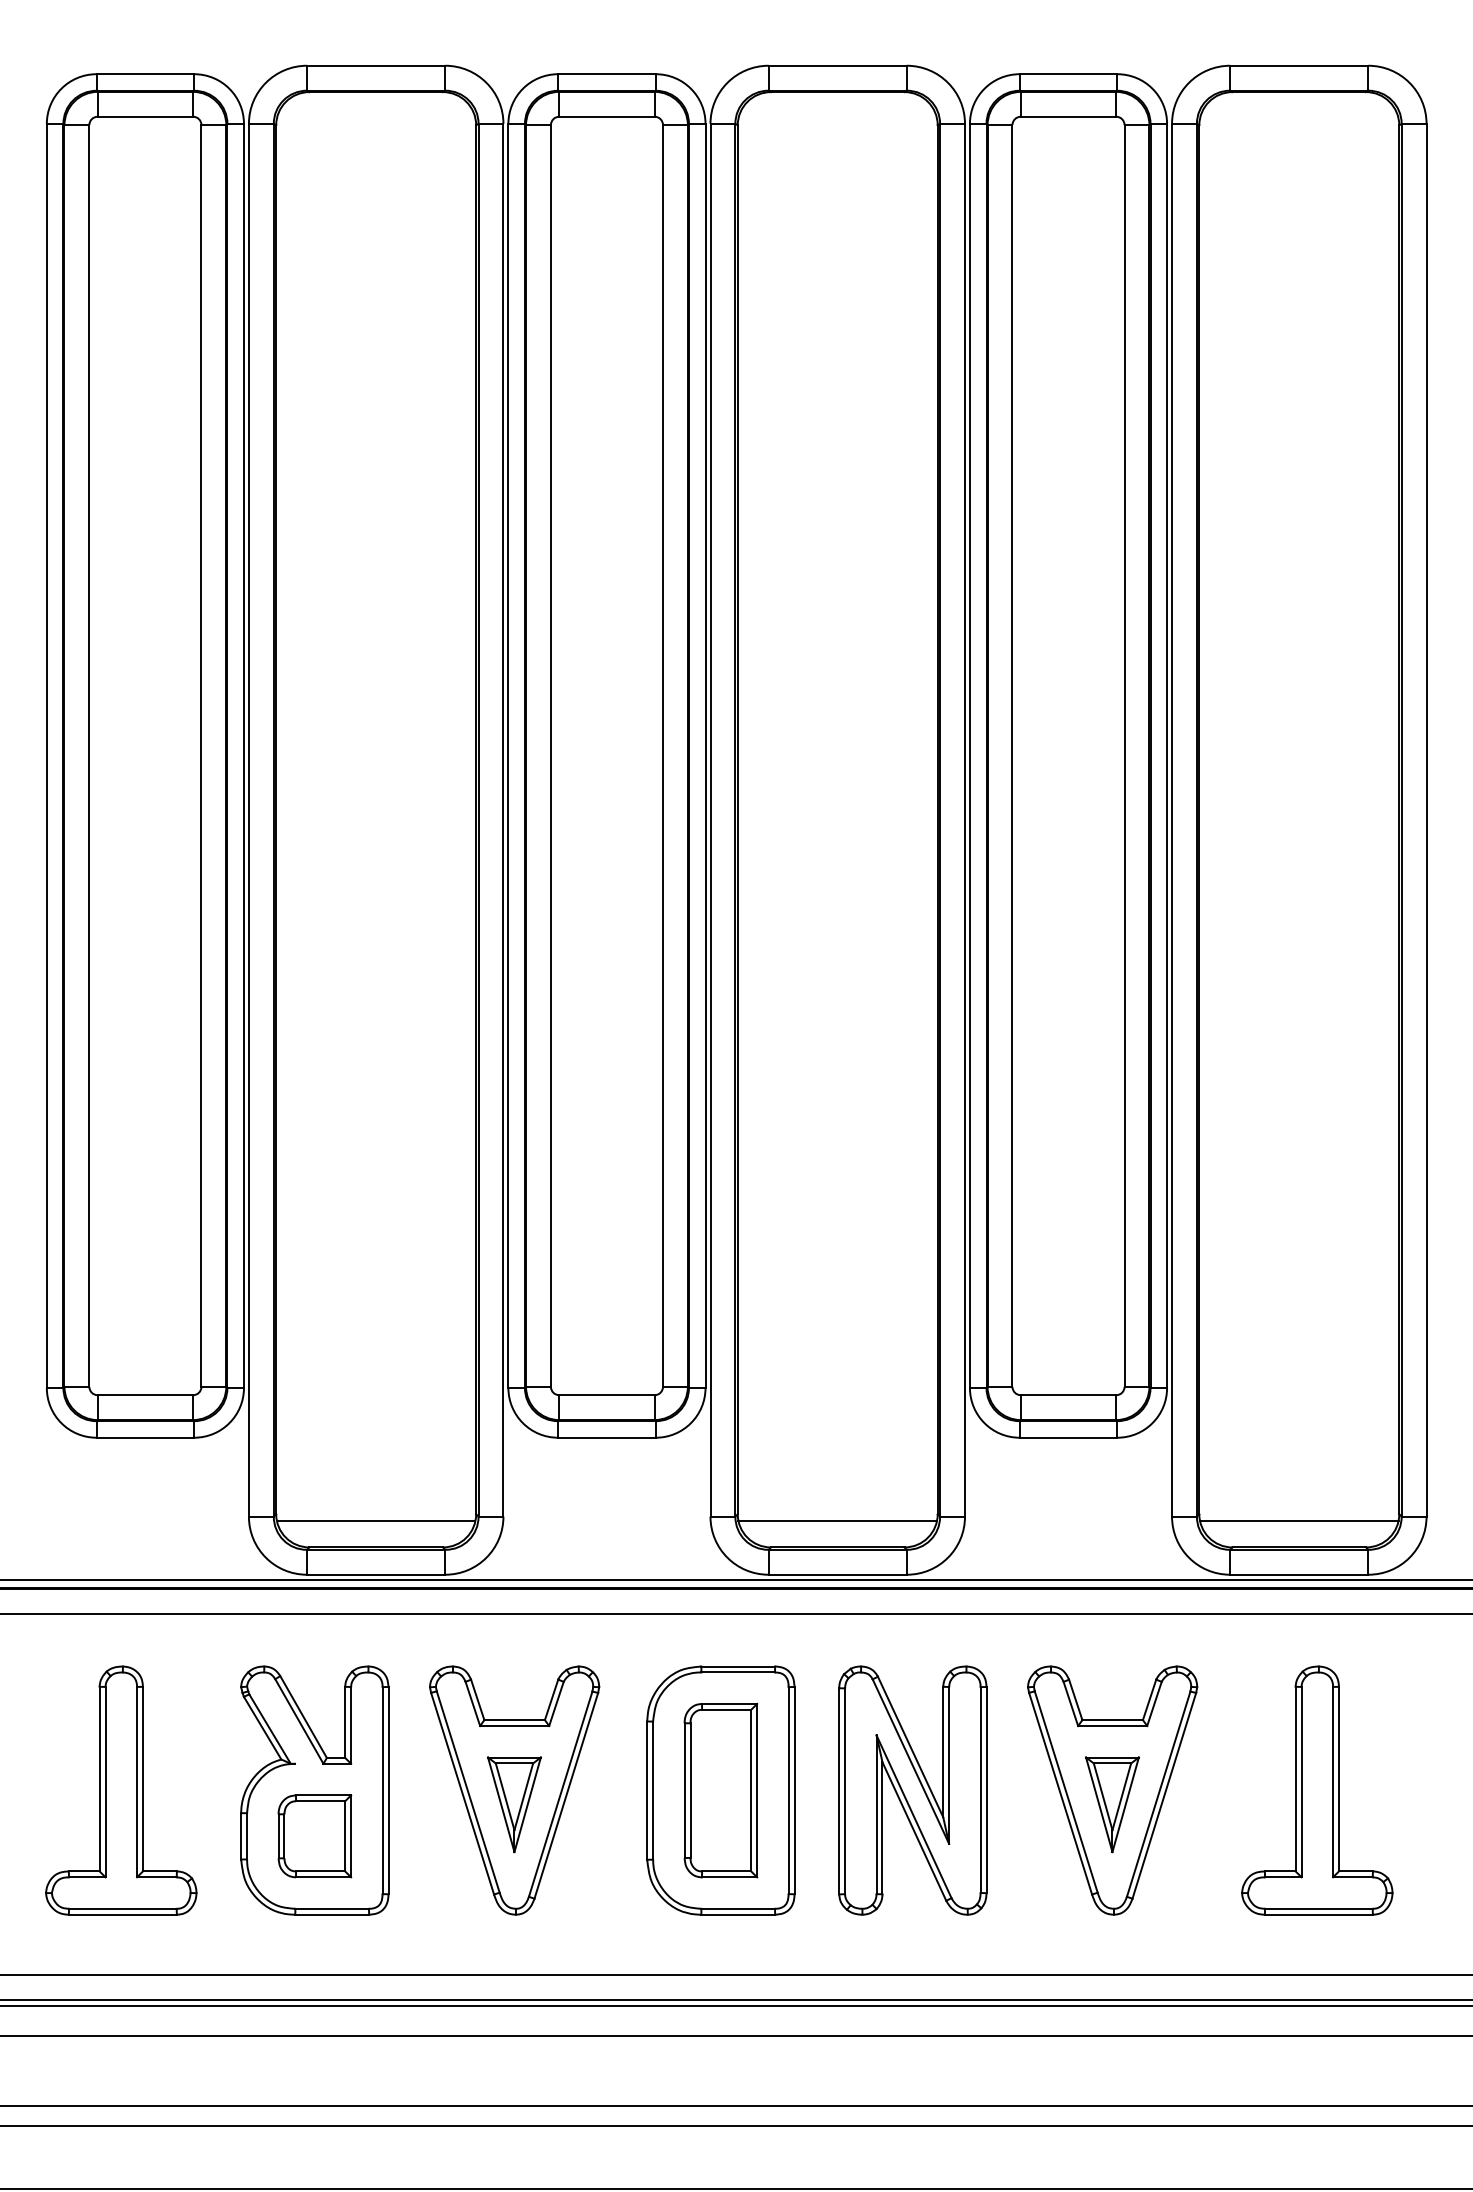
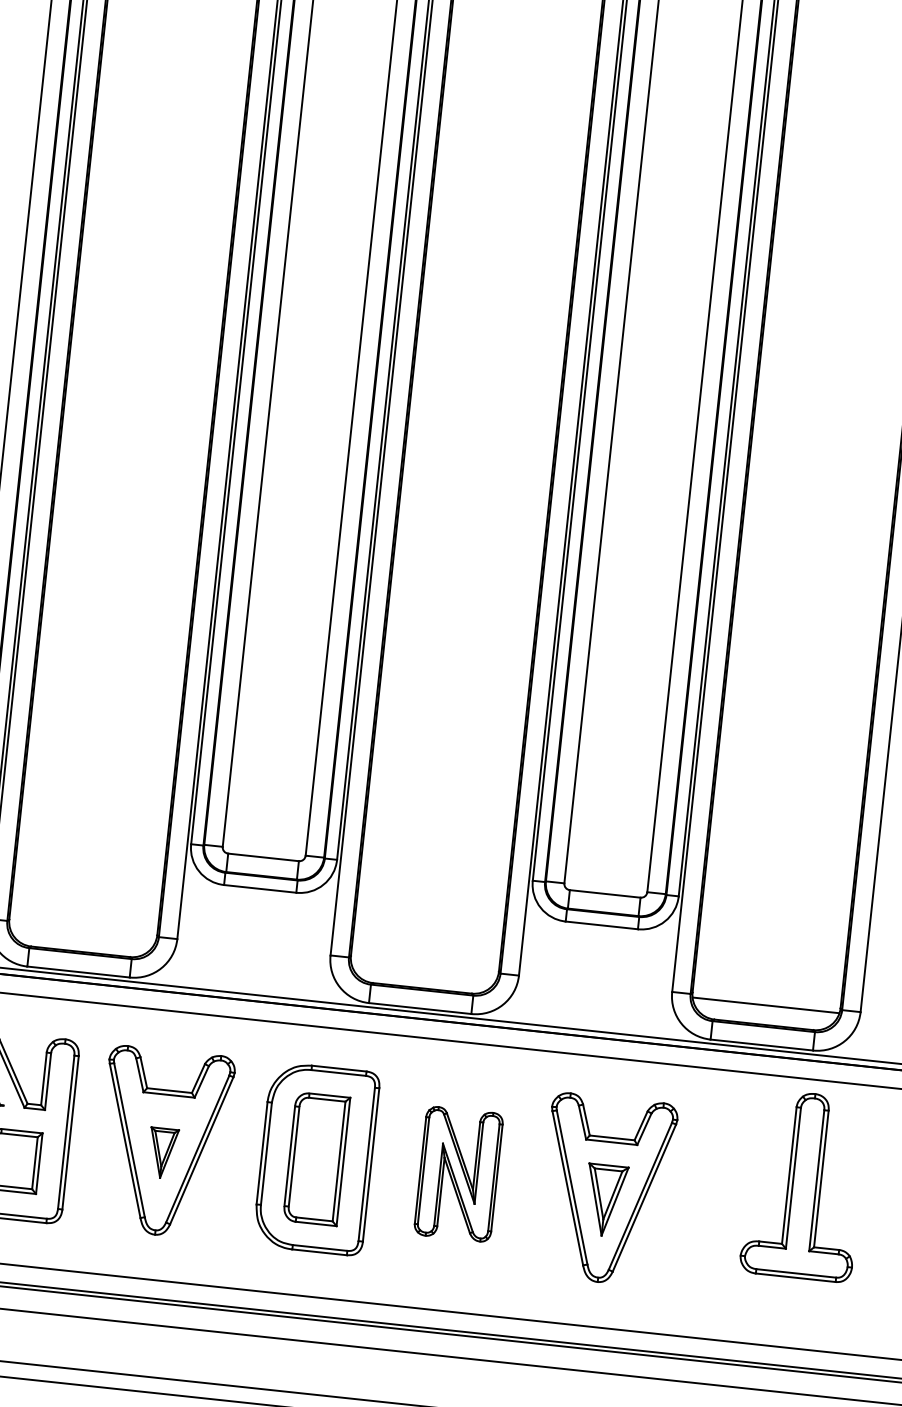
line: (375, 1521) -> (82, 932), removed
line: (837, 1521) -> (424, 969), removed
part: (912, 1790) -> (458, 1174), size x0.7
part: (1317, 1790) -> (804, 1185), moved
part: (514, 1804) -> (162, 1153), size x0.7

